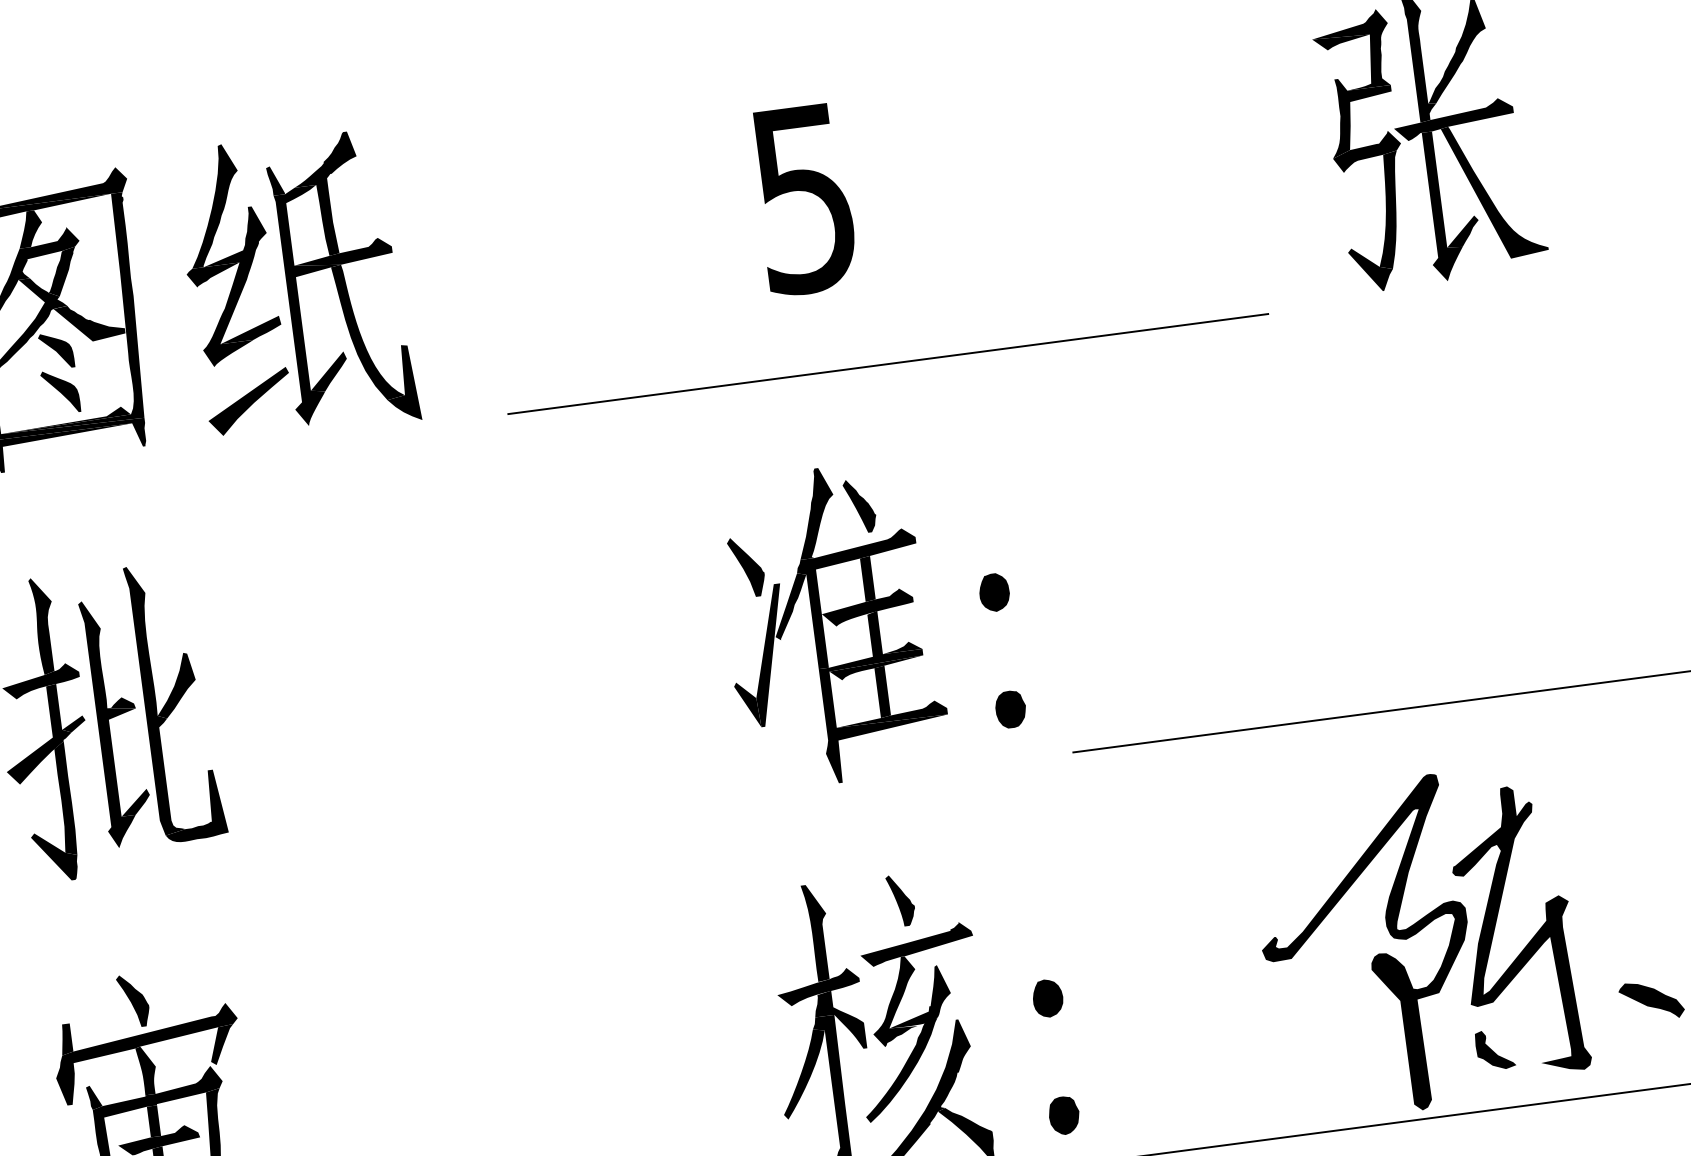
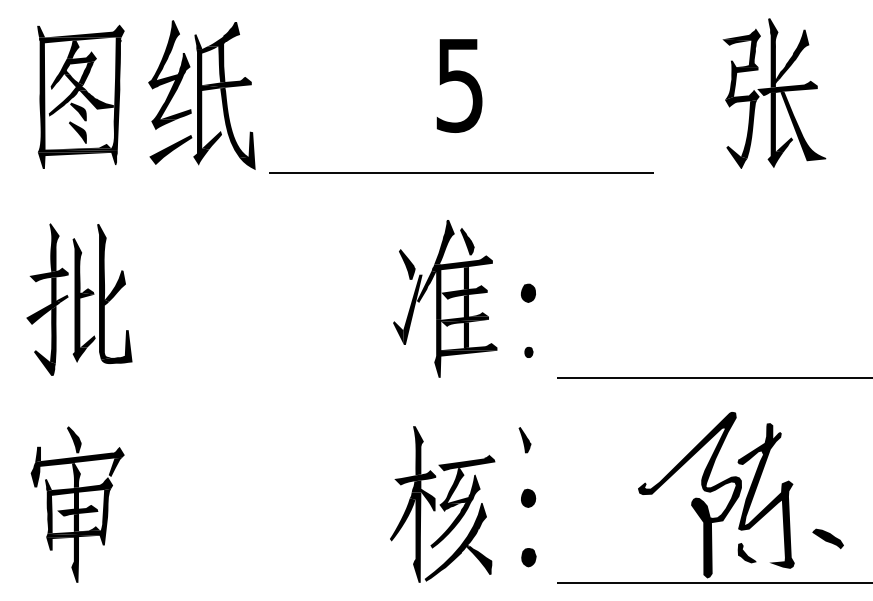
line: (887, 363) -> (461, 172), moved
part: (1009, 709) -> (528, 352), size x0.6
part: (900, 901) -> (524, 440), moved

